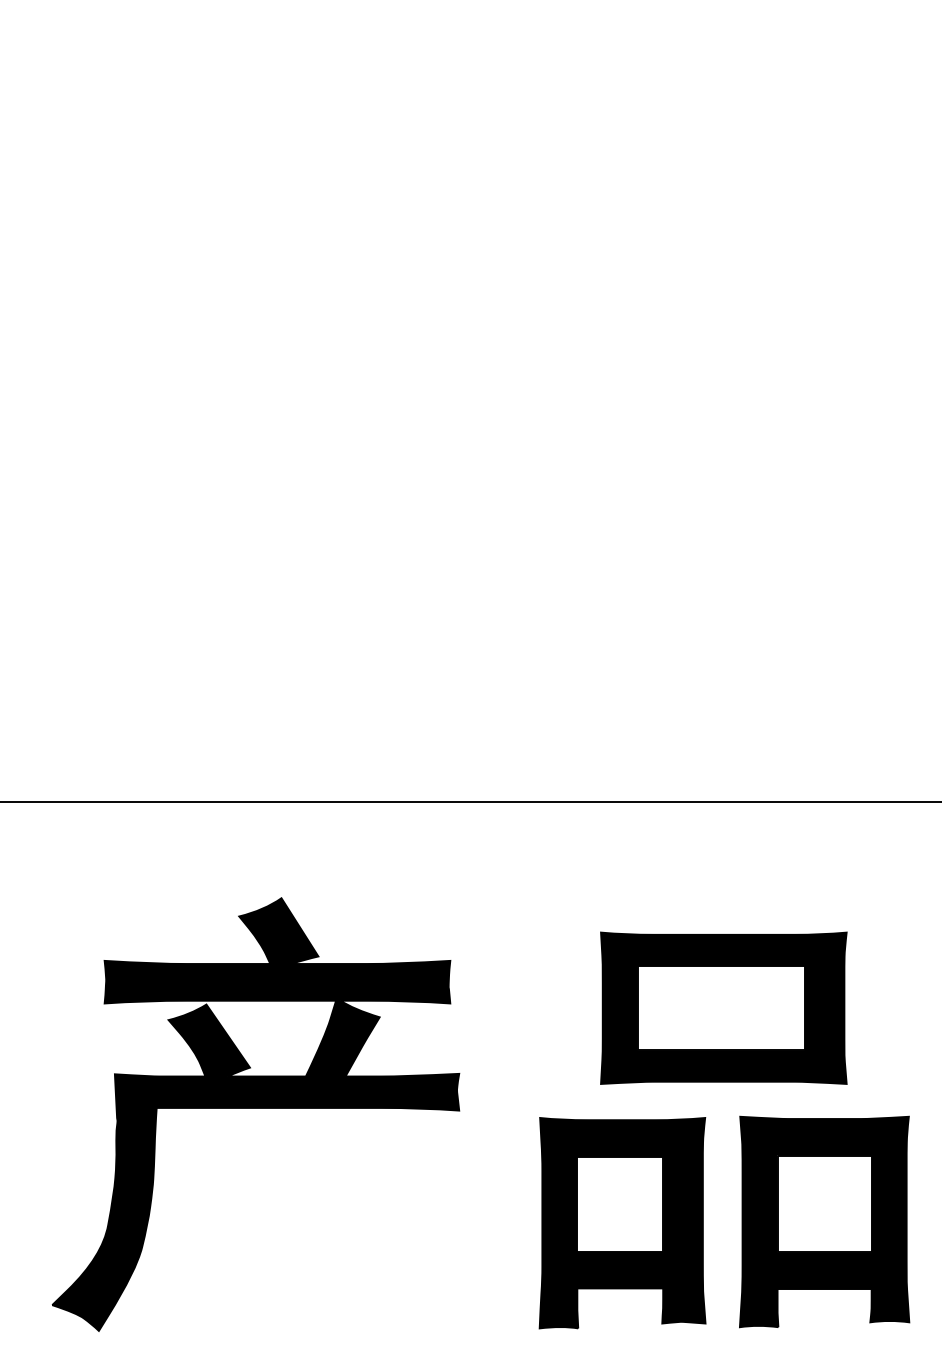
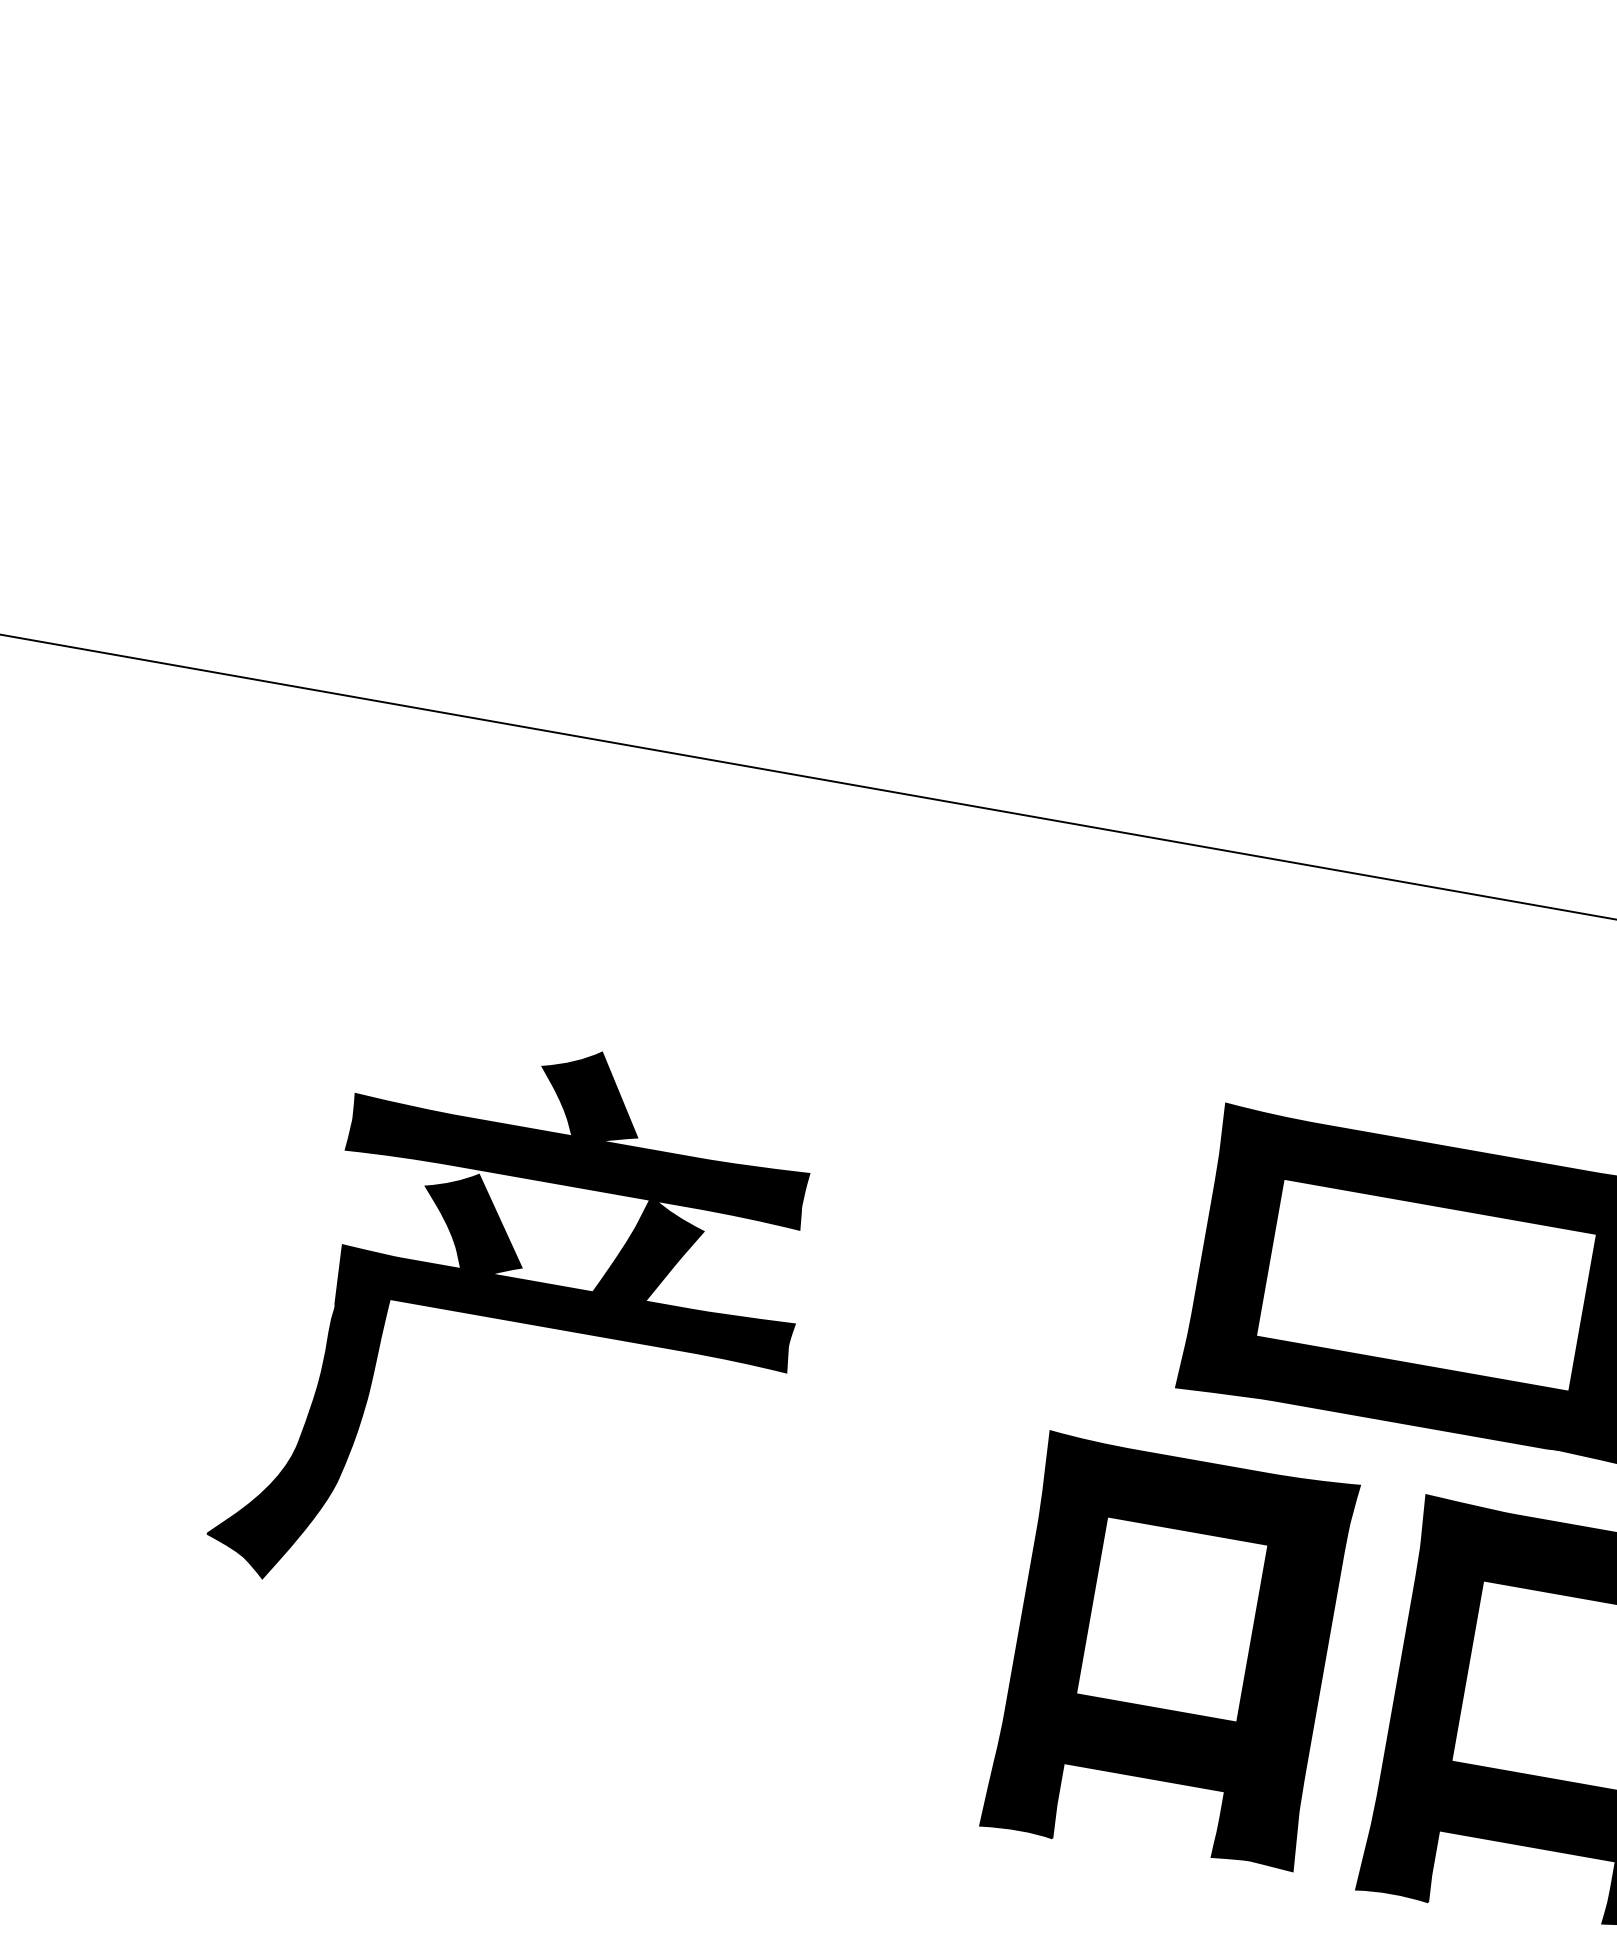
part: (255, 1114) -> (517, 1330), size x0.7

